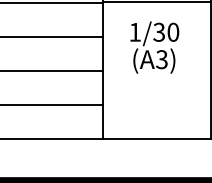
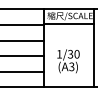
text: (154, 47) -> (68, 61), moved

